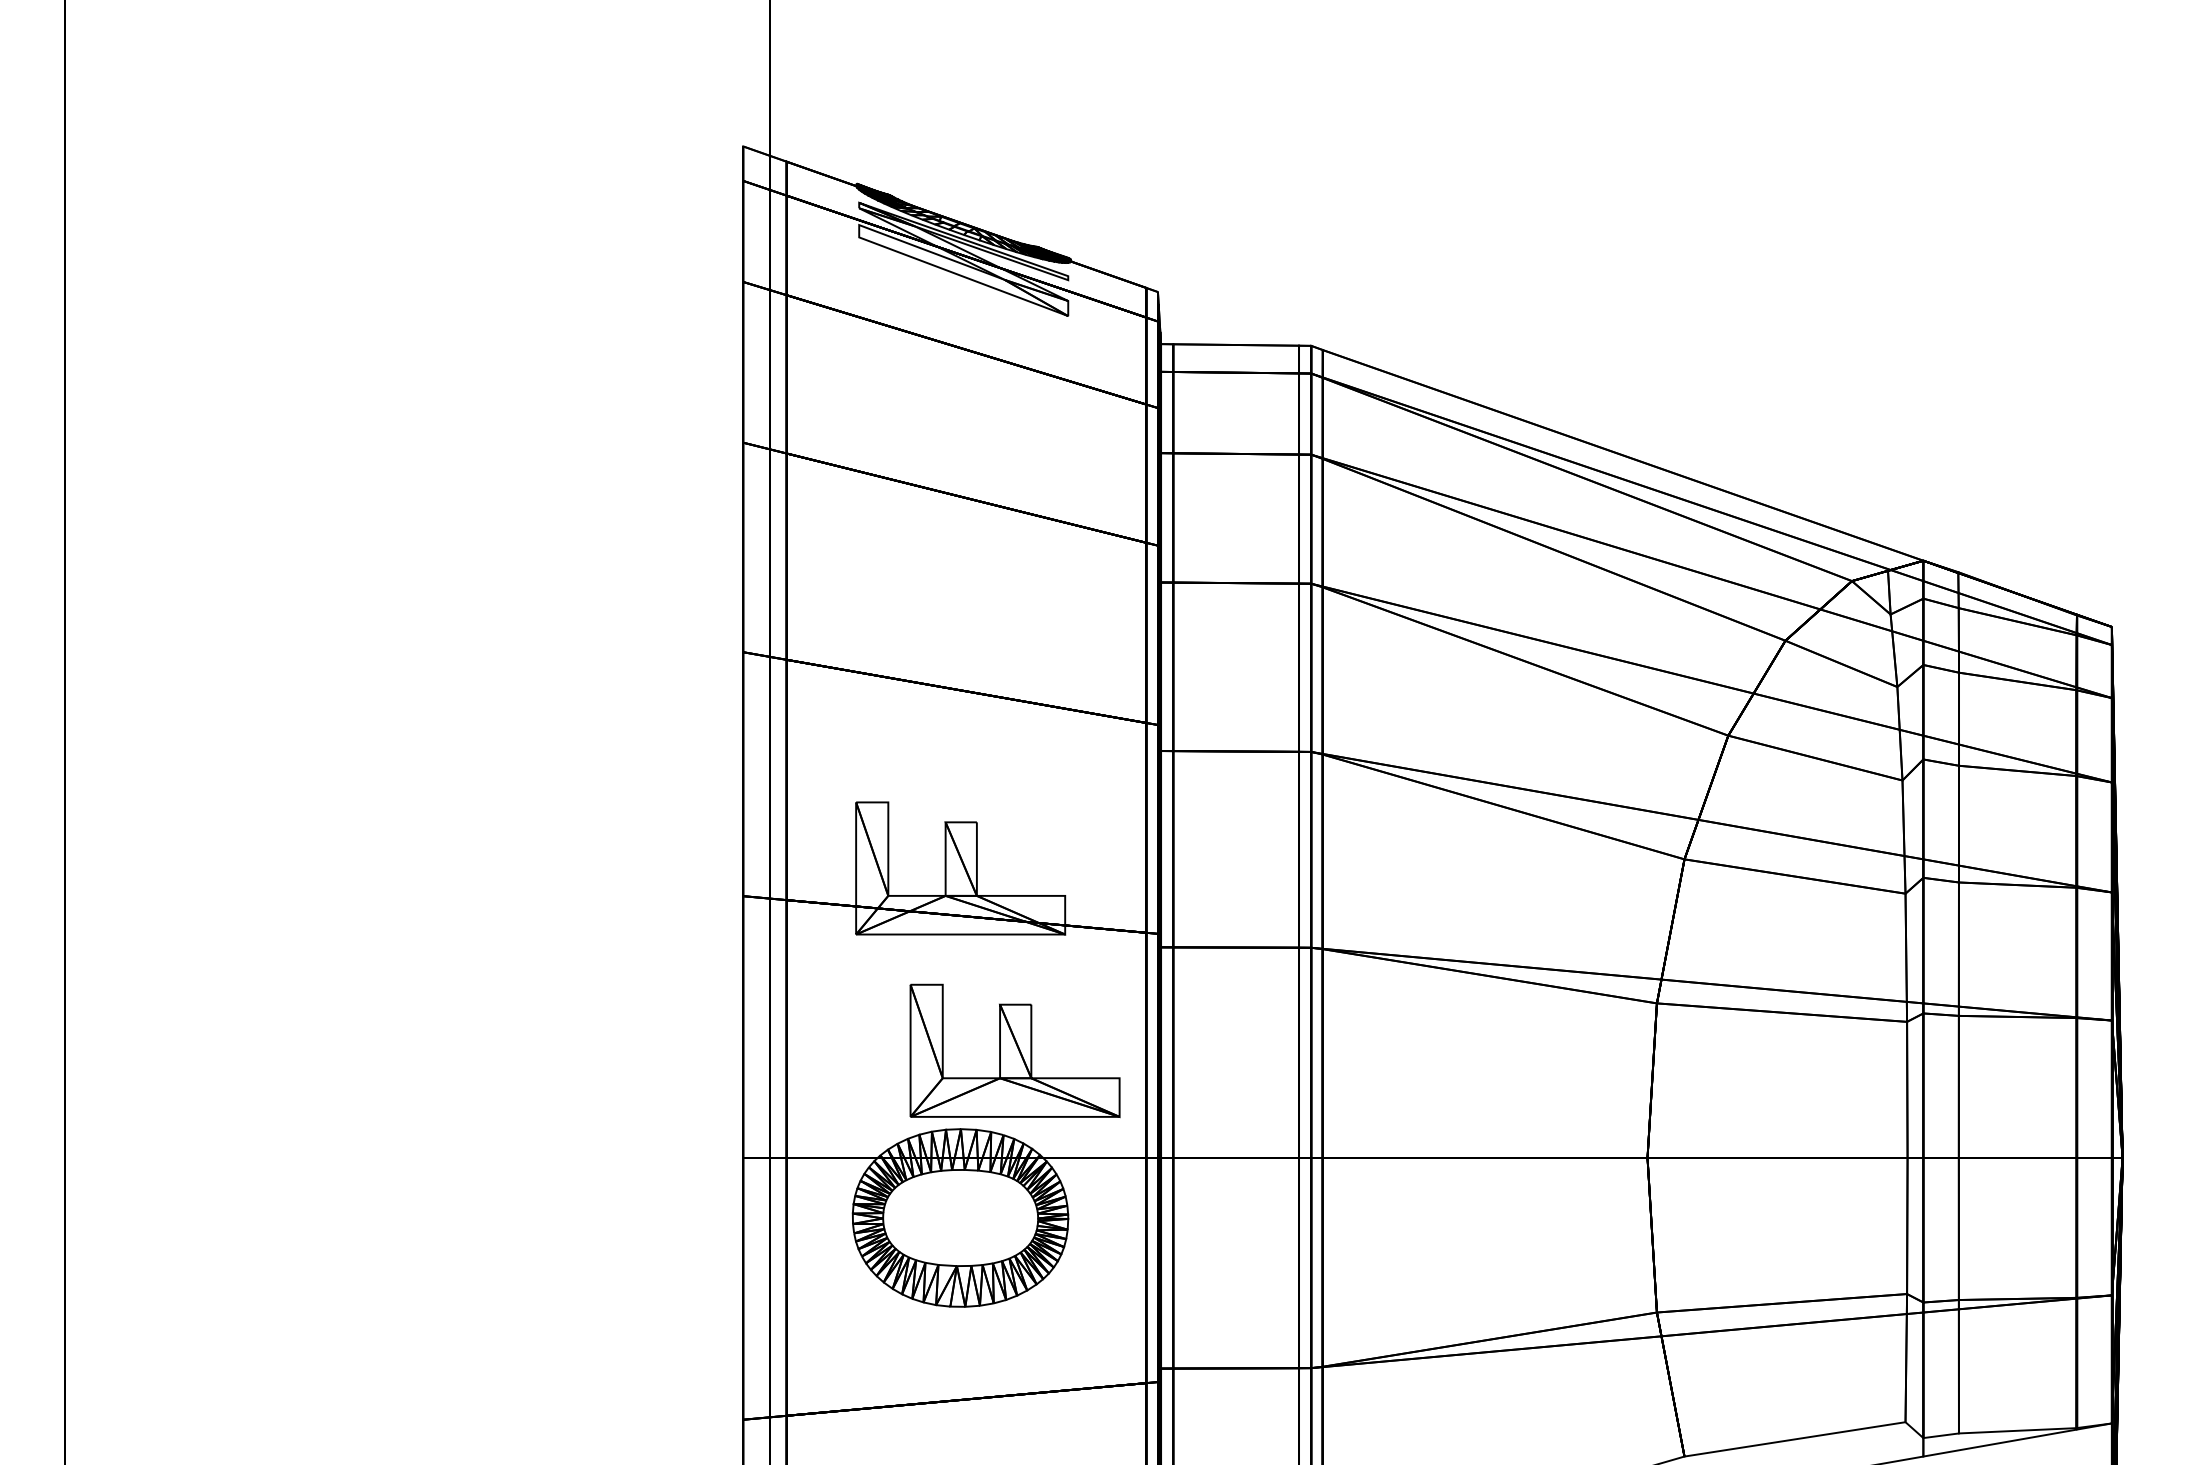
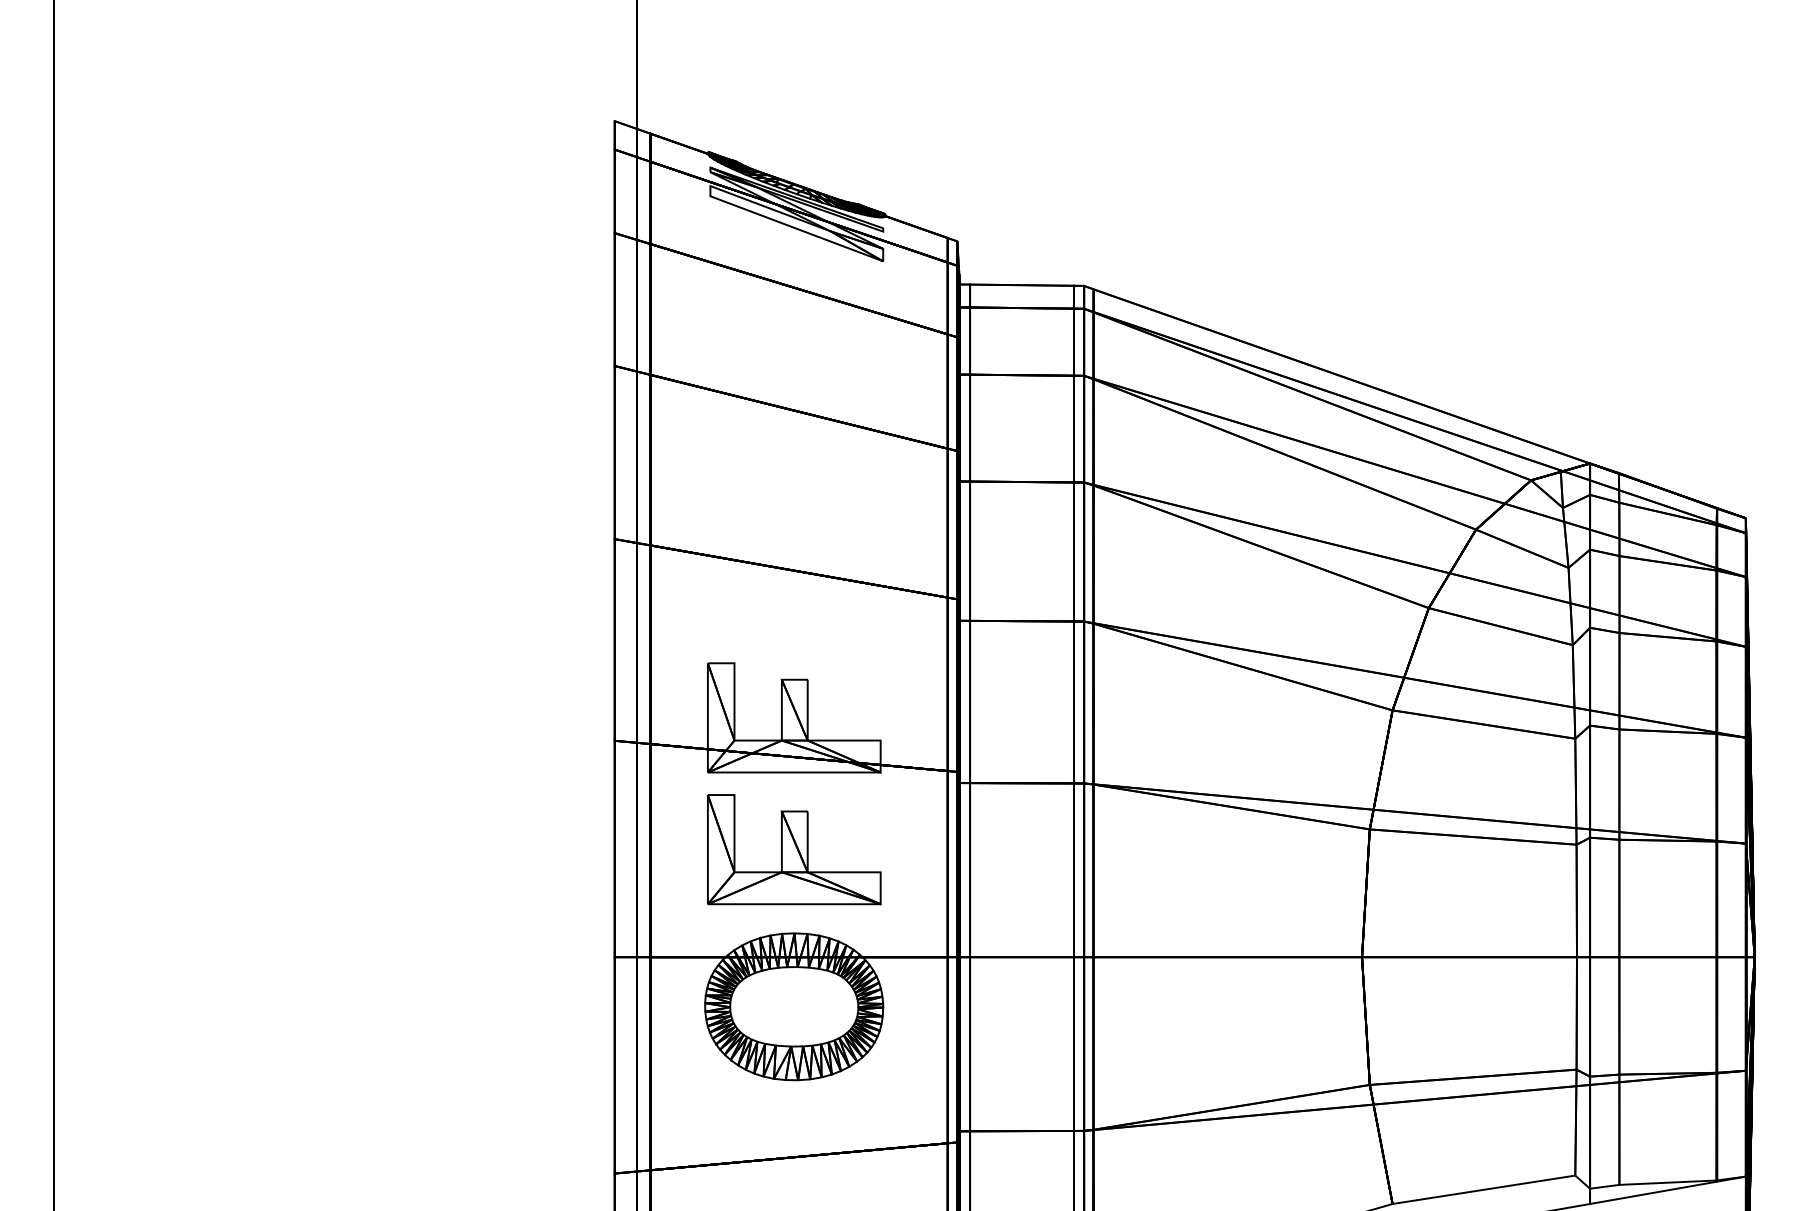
part: (1015, 1050) -> (794, 849), moved

